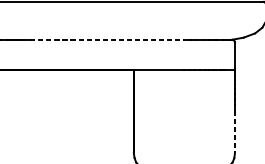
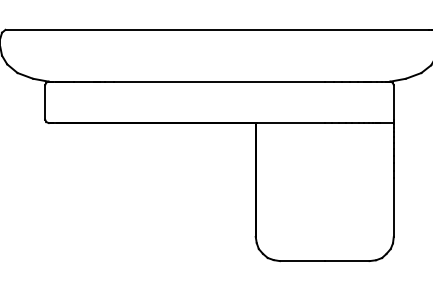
line: (107, 39) -> (219, 81), dashed -> solid
line: (234, 132) -> (393, 208), dashed -> solid

